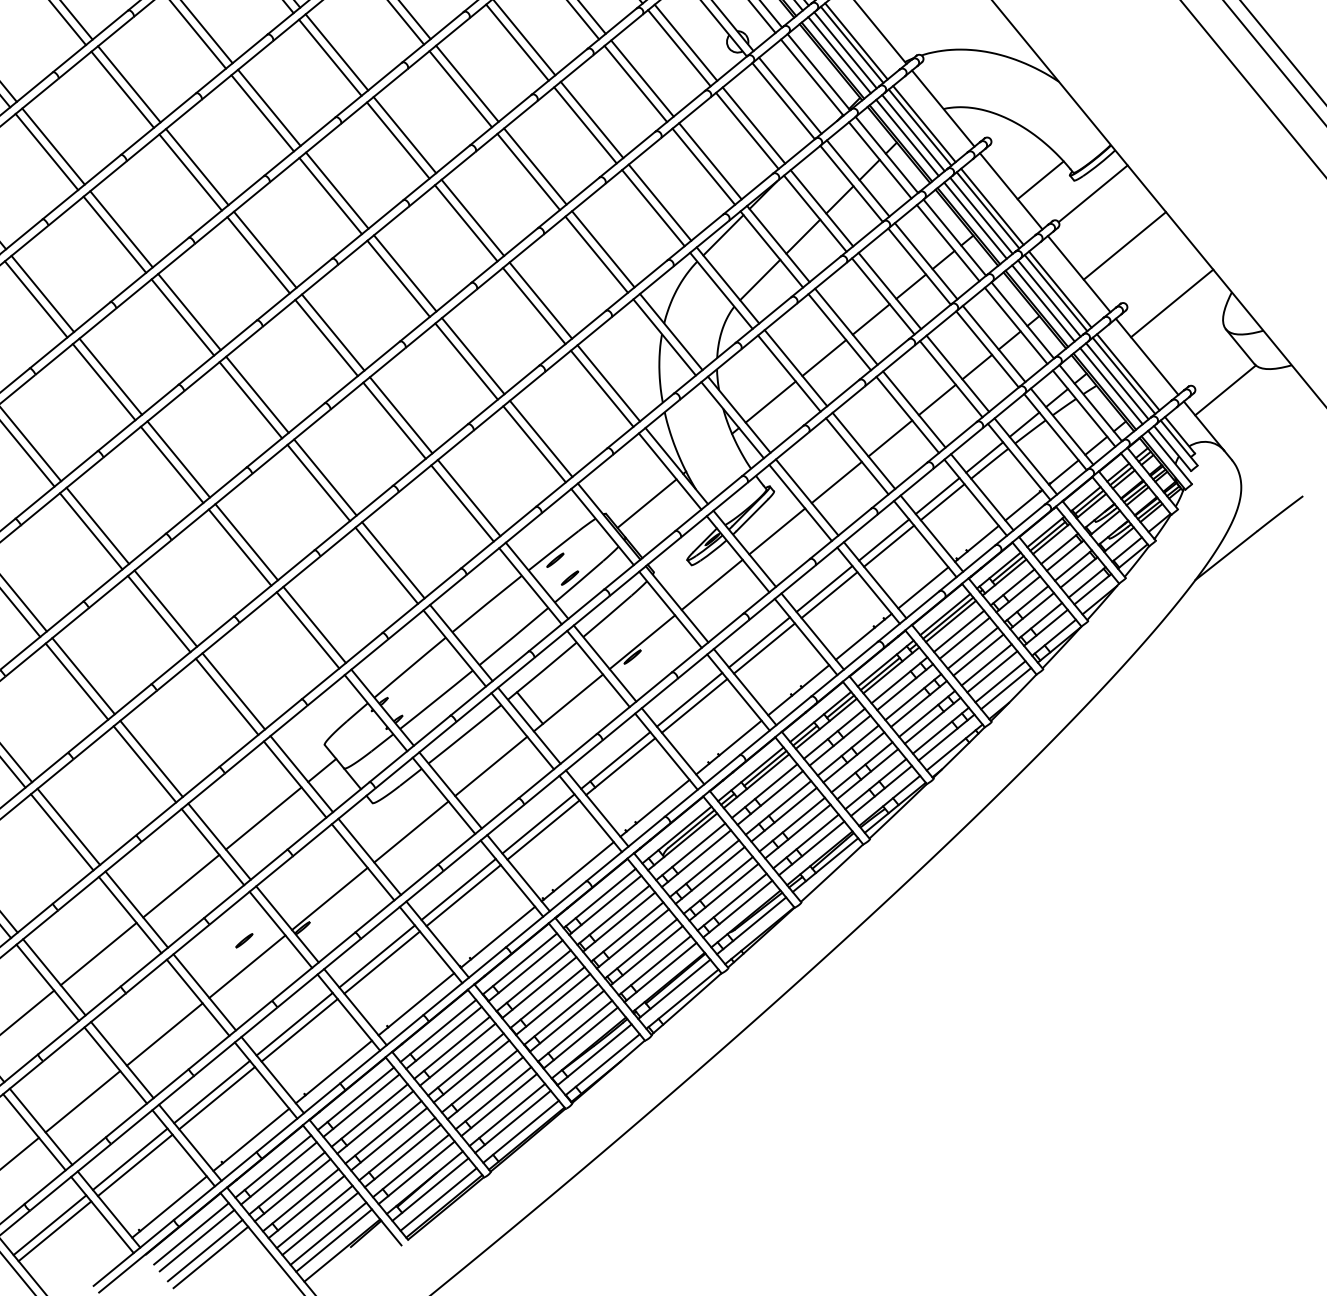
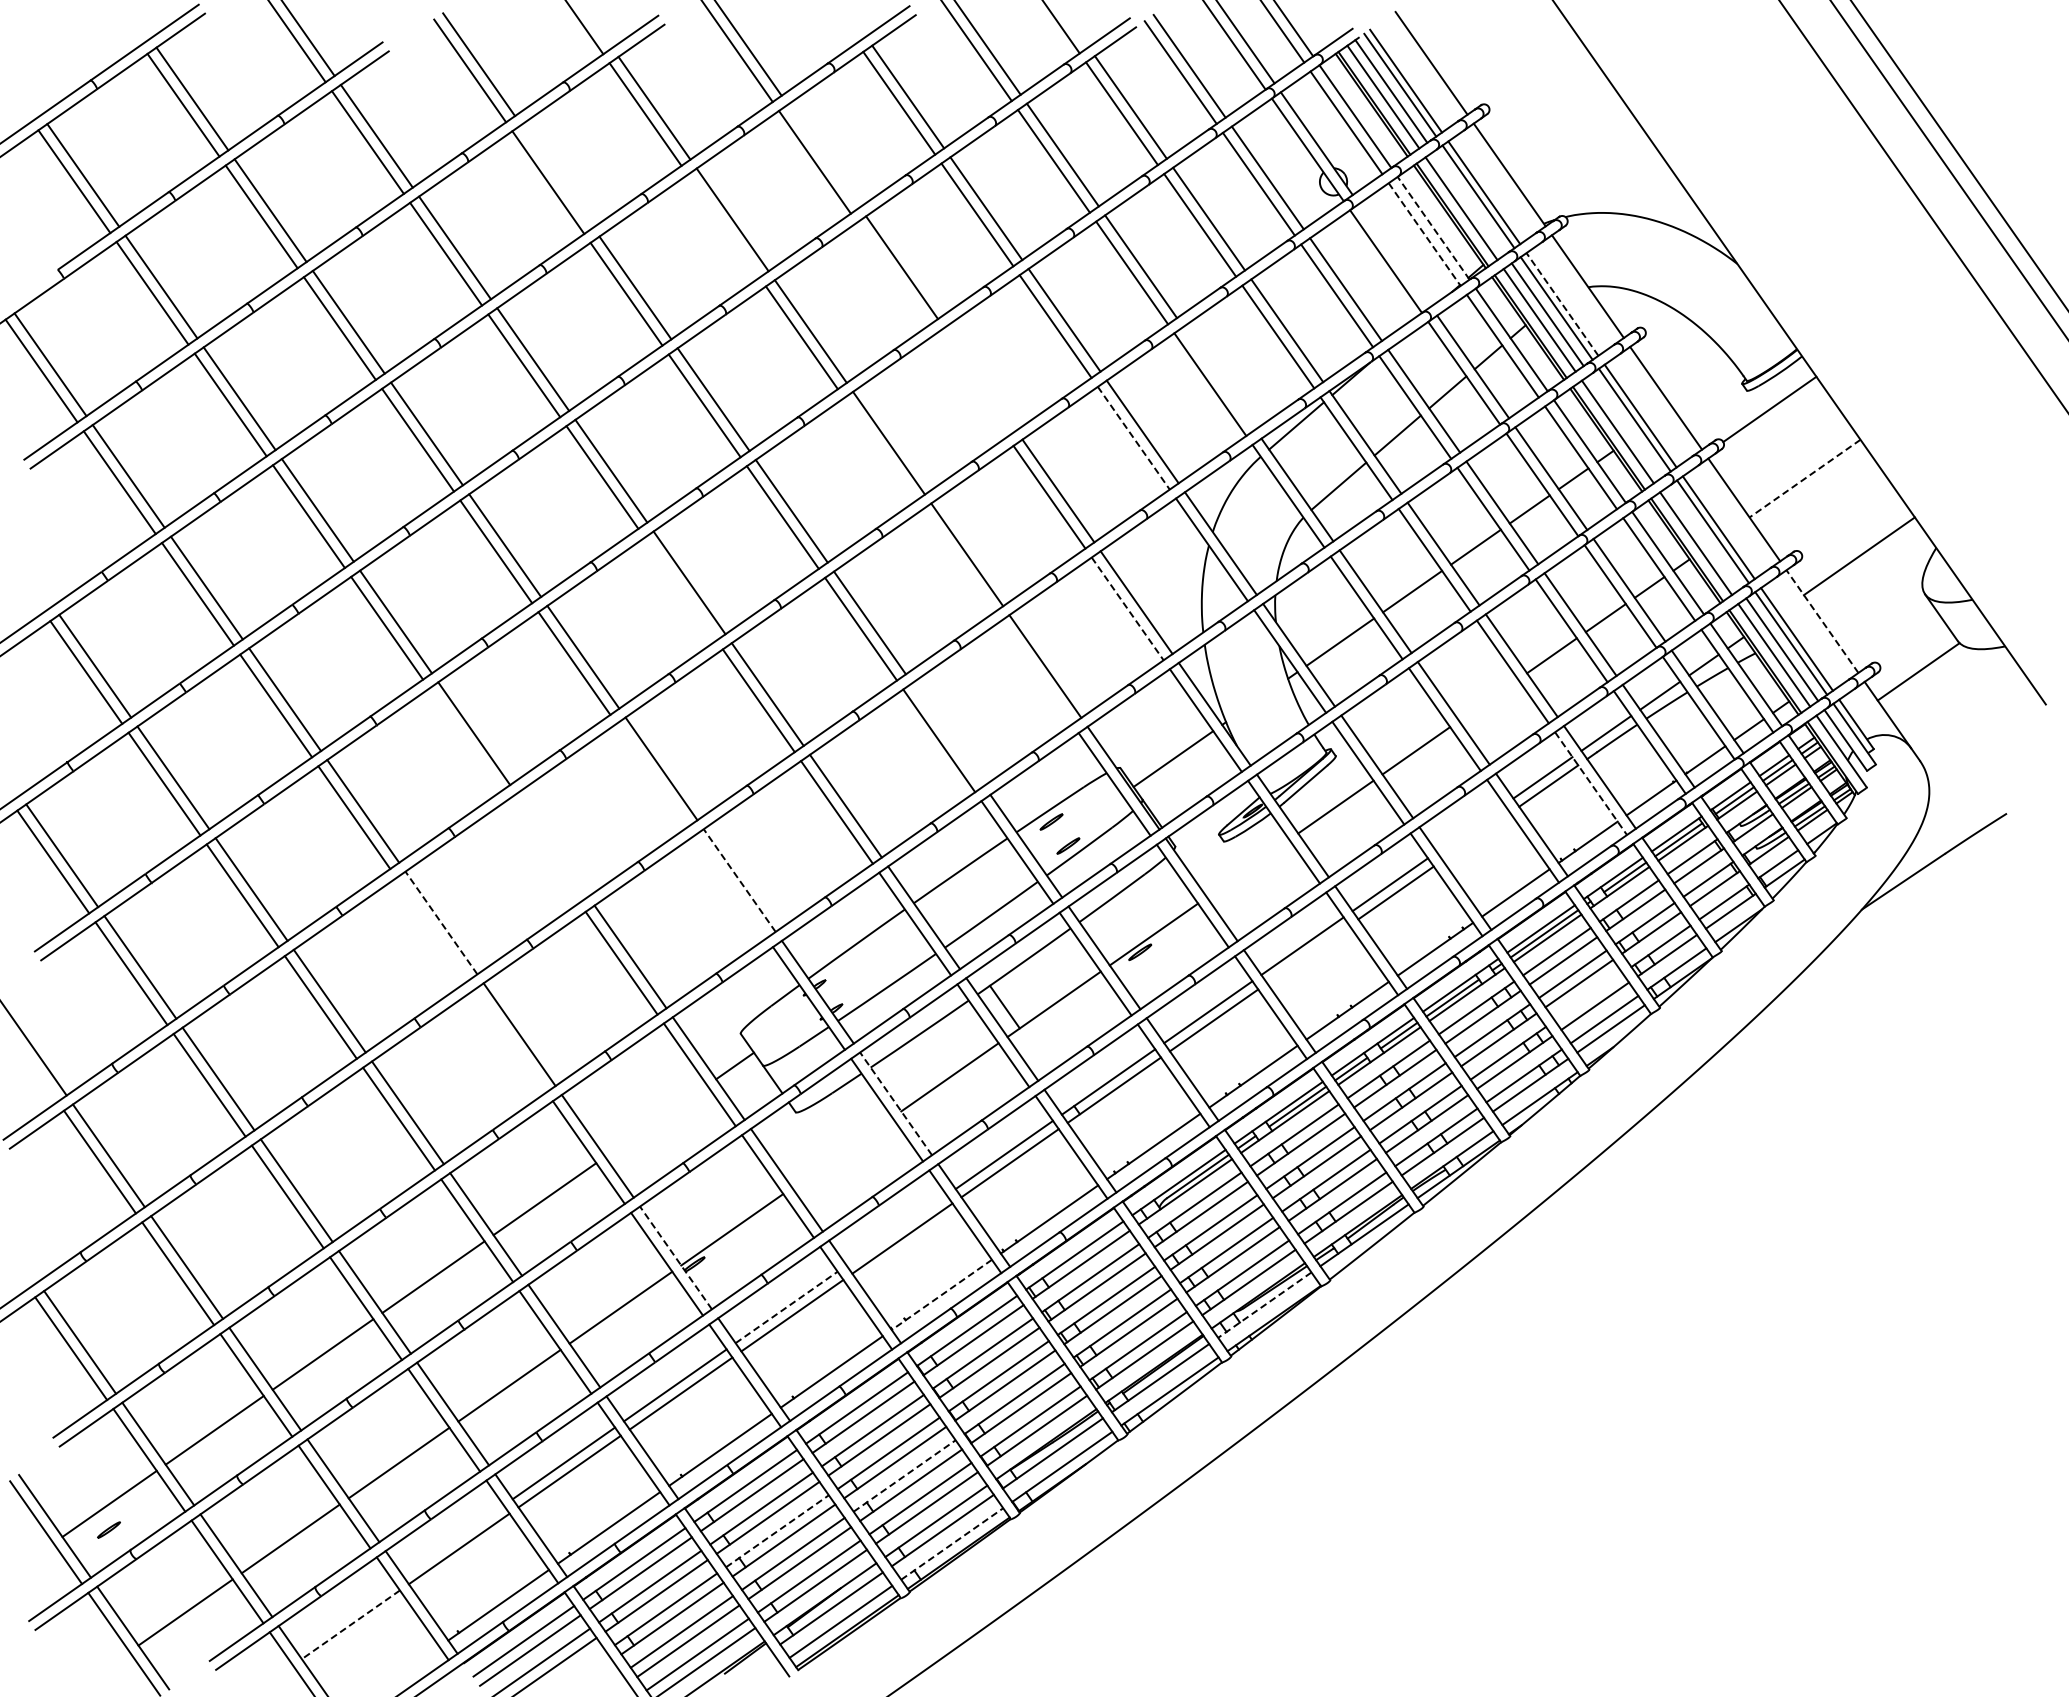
line: (845, 49) -> (1469, 202), removed
line: (336, 51) -> (823, 155), removed
line: (818, 72) -> (1433, 228), solid -> dashed
line: (812, 77) -> (1424, 234), solid -> dashed
line: (129, 84) -> (557, 176), removed
line: (789, 95) -> (1394, 255), removed
line: (262, 112) -> (723, 225), removed
line: (924, 124) -> (1562, 304), solid -> dashed
line: (398, 140) -> (893, 273), removed
line: (1040, 179) -> (1704, 386), removed
line: (660, 202) -> (1219, 378), removed
line: (981, 215) -> (1625, 426), removed
line: (473, 217) -> (980, 379), removed
line: (466, 223) -> (971, 385), removed
line: (1125, 245) -> (1805, 478), solid -> dashed
line: (596, 254) -> (1133, 438), solid -> dashed
line: (398, 278) -> (880, 449), removed
line: (1049, 298) -> (1704, 537), removed
line: (1147, 356) -> (1822, 621), solid -> dashed
line: (466, 361) -> (958, 560), removed
line: (602, 388) -> (1127, 608), solid -> dashed
line: (250, 399) -> (680, 588), removed
line: (890, 437) -> (1488, 699), removed
line: (534, 444) -> (1036, 672), removed
line: (469, 497) -> (948, 734), removed
line: (976, 497) -> (1591, 783), solid -> dashed
line: (91, 530) -> (465, 739), removed
line: (883, 540) -> (1470, 828), removed
line: (889, 546) -> (1476, 836), removed
line: (239, 547) -> (652, 774), removed
line: (712, 584) -> (1248, 868), removed
line: (165, 607) -> (552, 844), removed
line: (159, 614) -> (543, 851), removed
line: (314, 624) -> (739, 880), solid -> dashed
line: (307, 630) -> (730, 886), removed
line: (764, 648) -> (1308, 954), removed
line: (986, 664) -> (1588, 996), removed
line: (83, 676) -> (441, 923), solid -> dashed
line: (76, 681) -> (432, 928), removed
line: (144, 764) -> (510, 1040), removed
line: (450, 790) -> (896, 1103), solid -> dashed
line: (263, 817) -> (656, 1120), removed
line: (411, 831) -> (842, 1152), removed
line: (458, 889) -> (896, 1230), removed
line: (287, 924) -> (675, 1257), solid -> dashed
line: (751, 926) -> (1264, 1305), solid -> dashed
line: (497, 937) -> (941, 1295), solid -> dashed
part: (244, 940) -> (619, 1274), removed
line: (377, 956) -> (787, 1307), solid -> dashed
line: (480, 1080) -> (905, 1475), solid -> dashed
line: (521, 1131) -> (952, 1543), solid -> dashed
line: (383, 1132) -> (777, 1531), solid -> dashed
line: (130, 1159) -> (453, 1540), removed
line: (50, 1225) -> (345, 1616), removed
line: (54, 1231) -> (350, 1624), solid -> dashed

